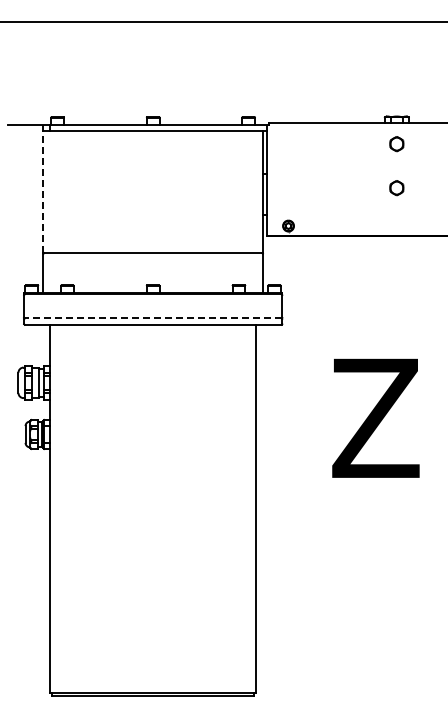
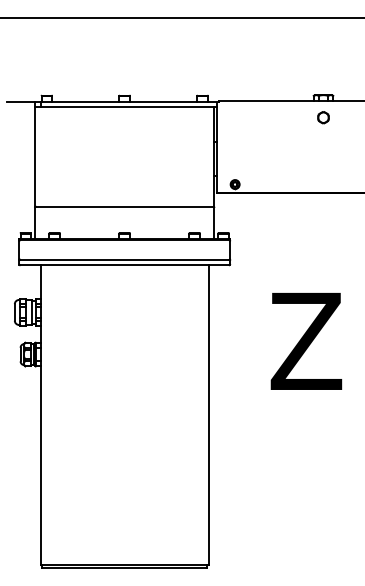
line: (43, 188) -> (35, 153), dashed -> solid
part: (396, 188) -> (323, 153), removed
line: (152, 318) -> (124, 259), dashed -> solid

